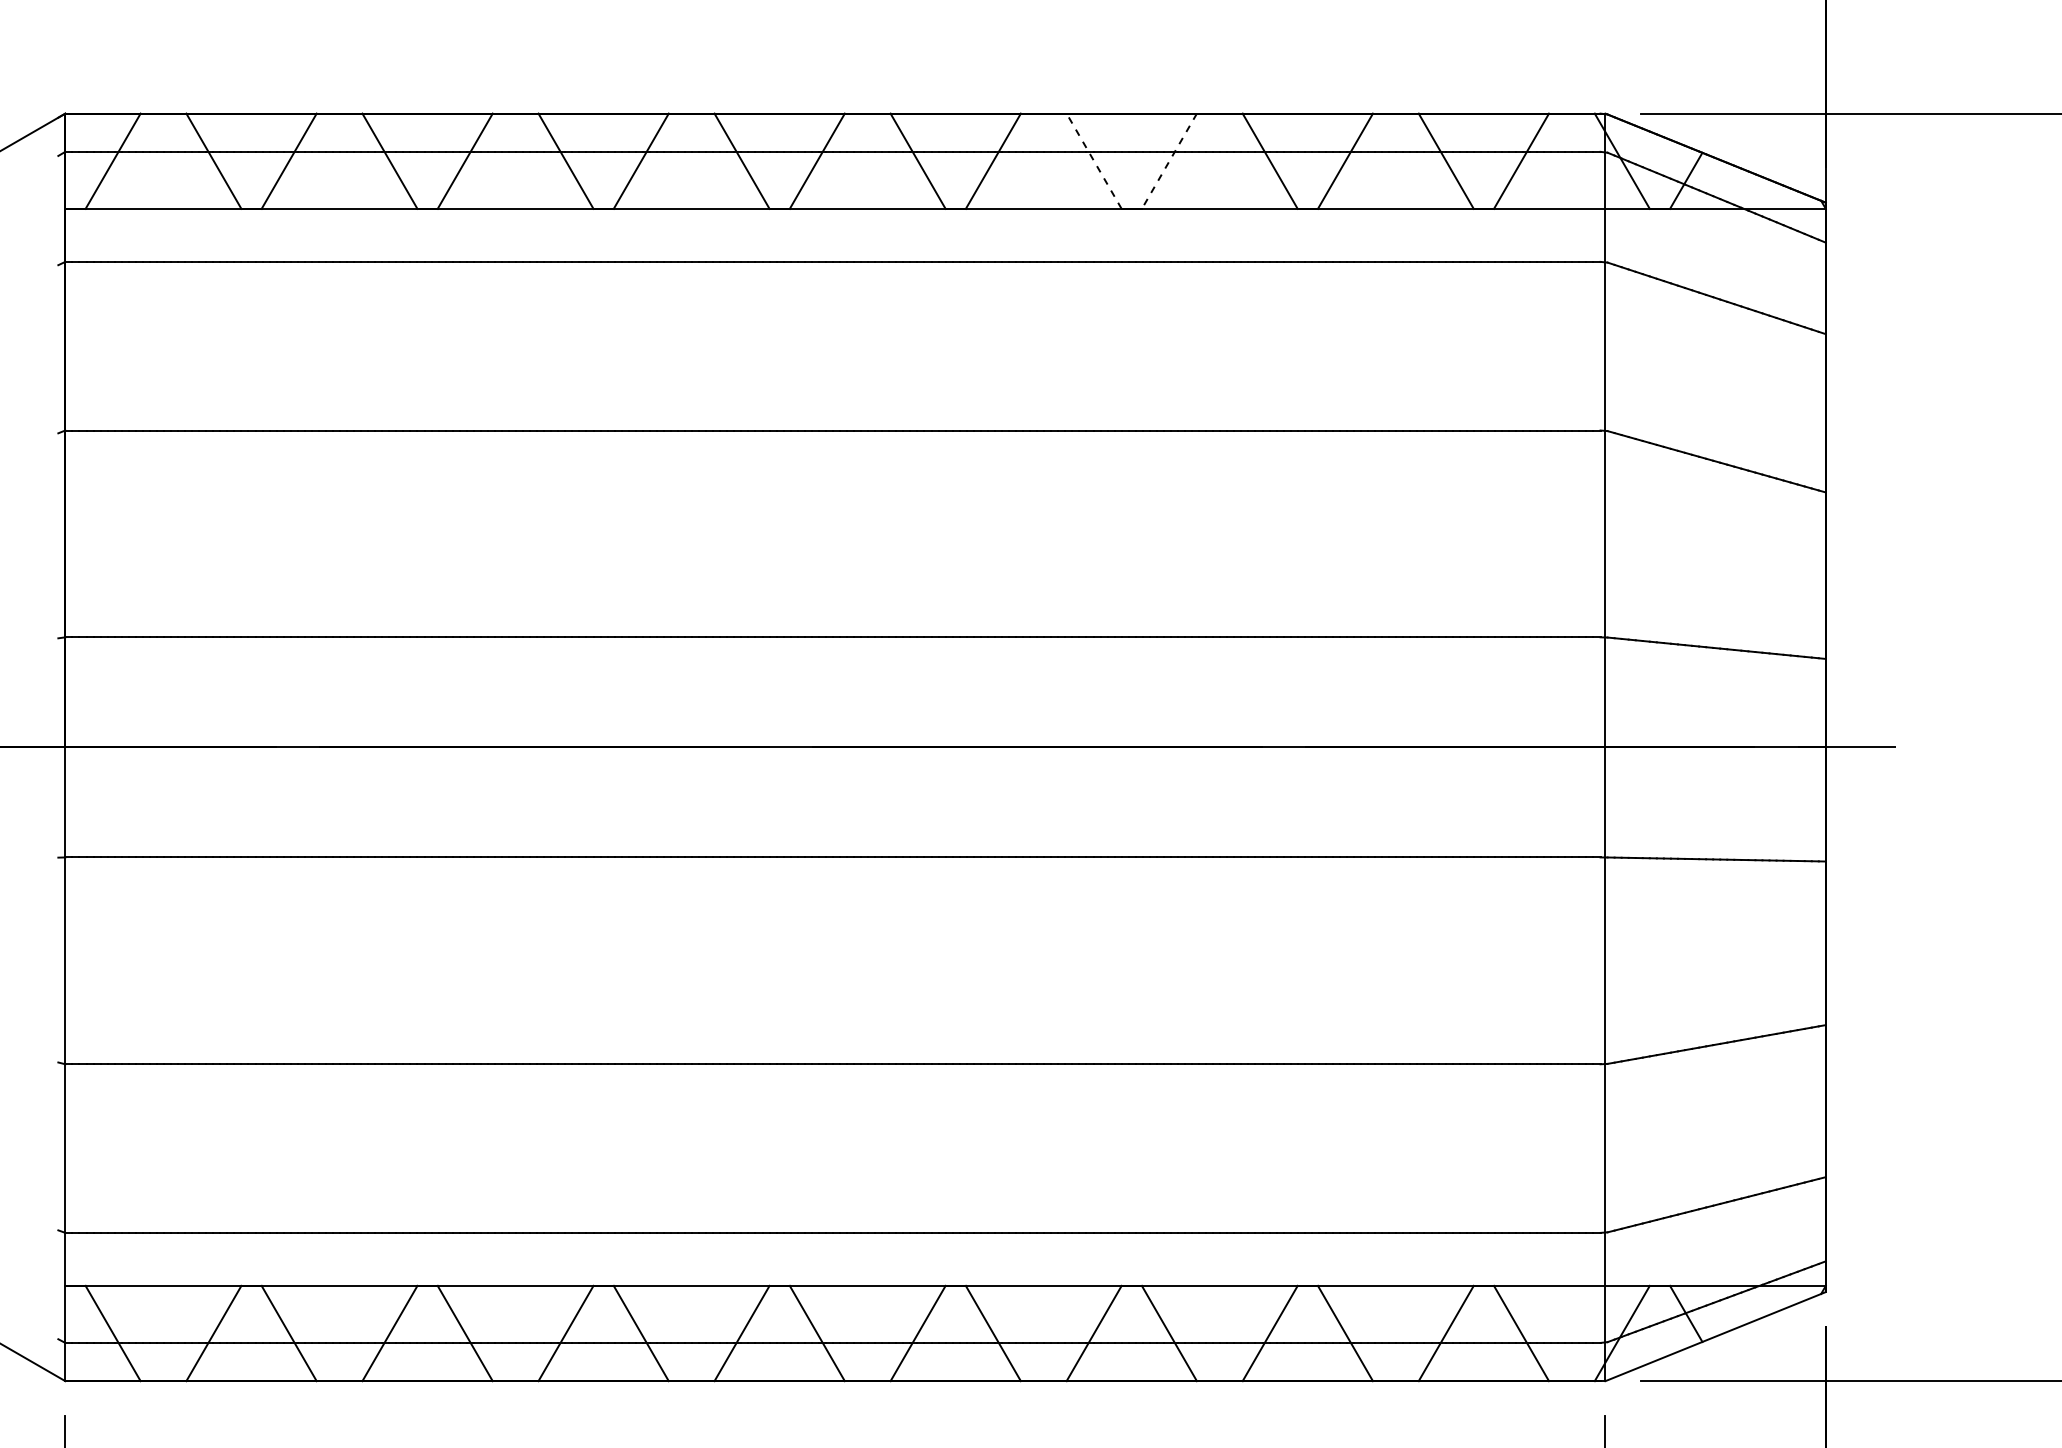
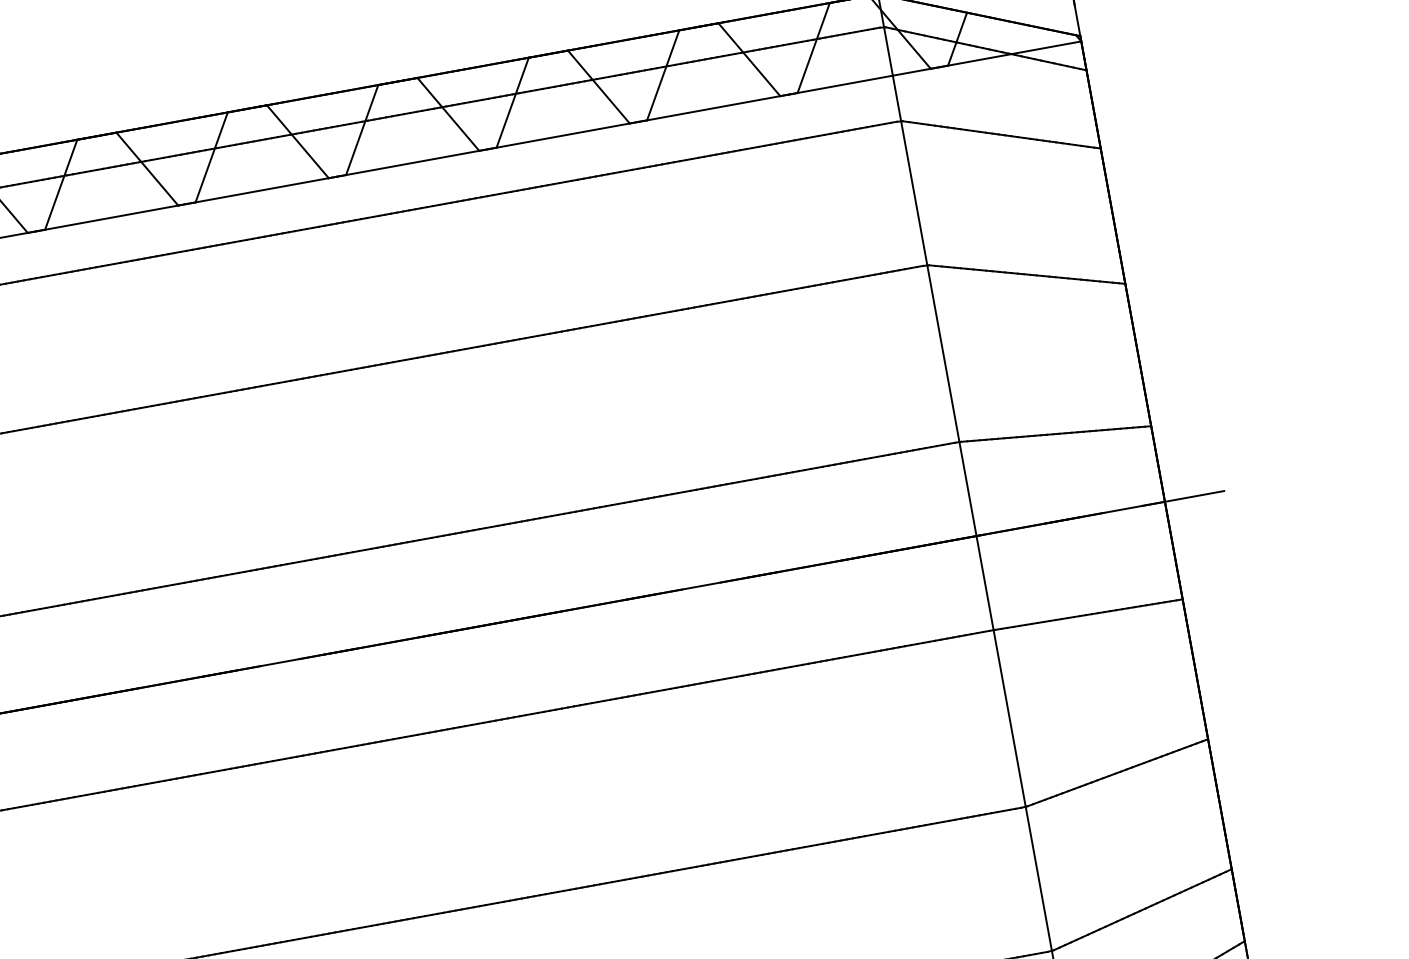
line: (1093, 160) -> (447, 113), dashed -> solid
line: (1169, 161) -> (512, 102), dashed -> solid

